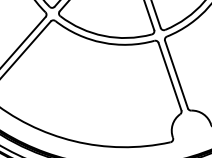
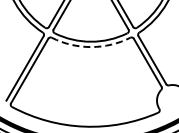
arc: (103, 43) -> (91, 47), solid -> dashed

